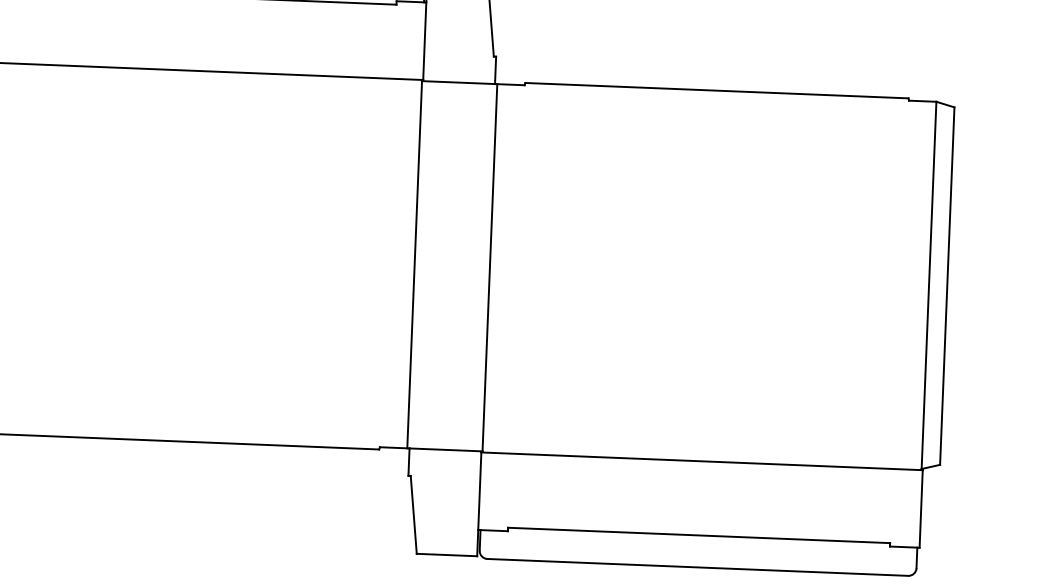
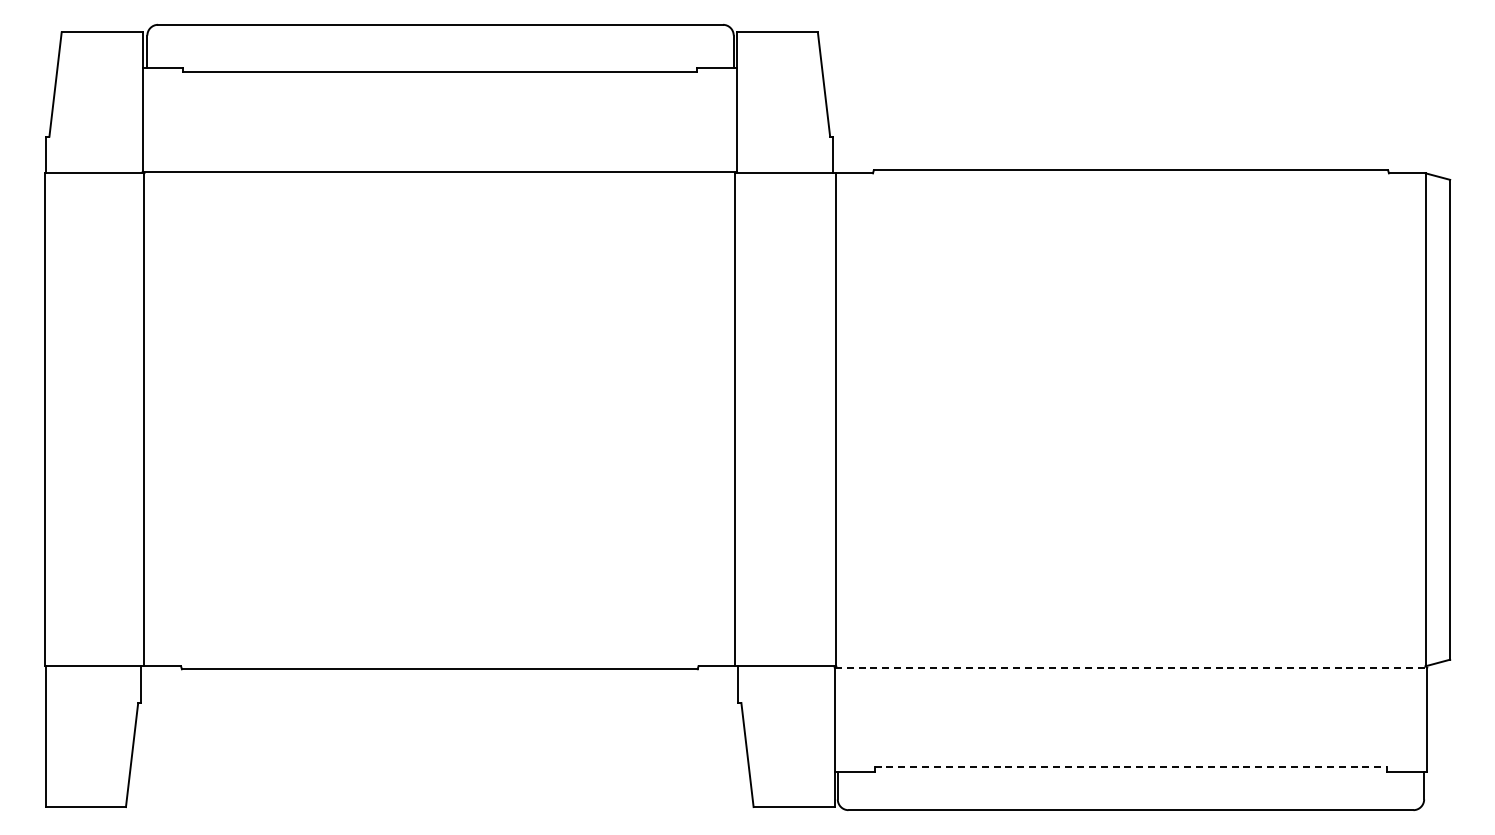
line: (702, 461) -> (1131, 667), solid -> dashed
line: (699, 535) -> (1131, 767), solid -> dashed

